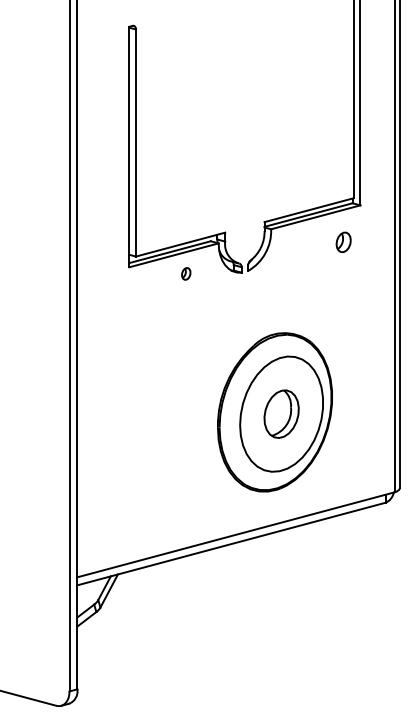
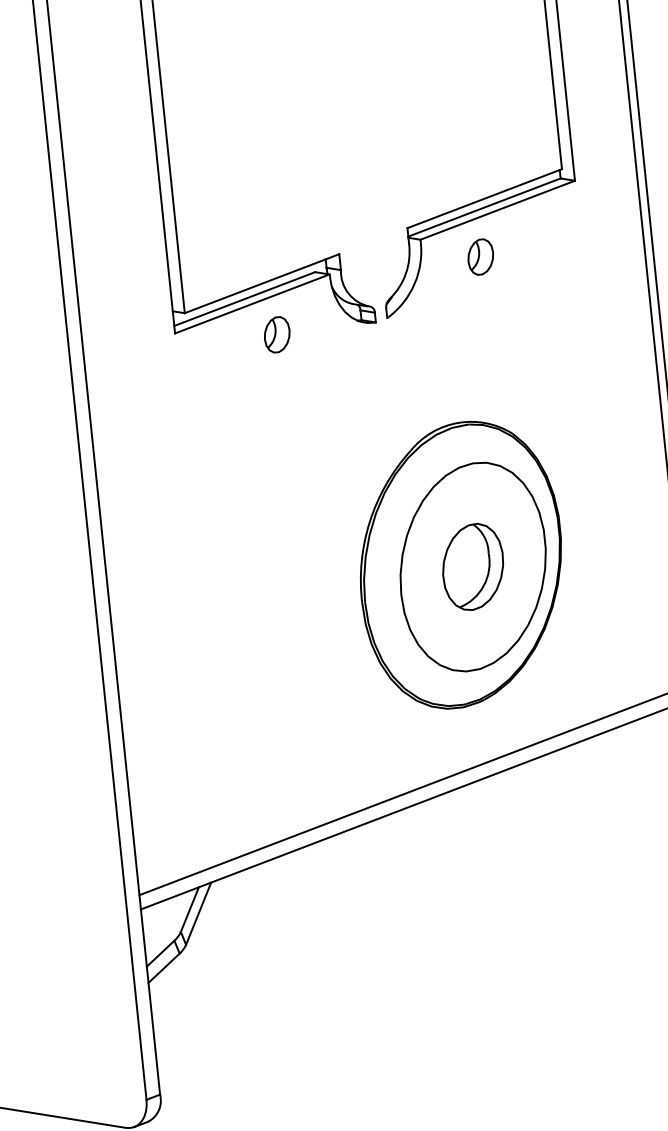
part: (343, 241) -> (480, 255), moved
part: (186, 273) -> (277, 334), size x1.67

